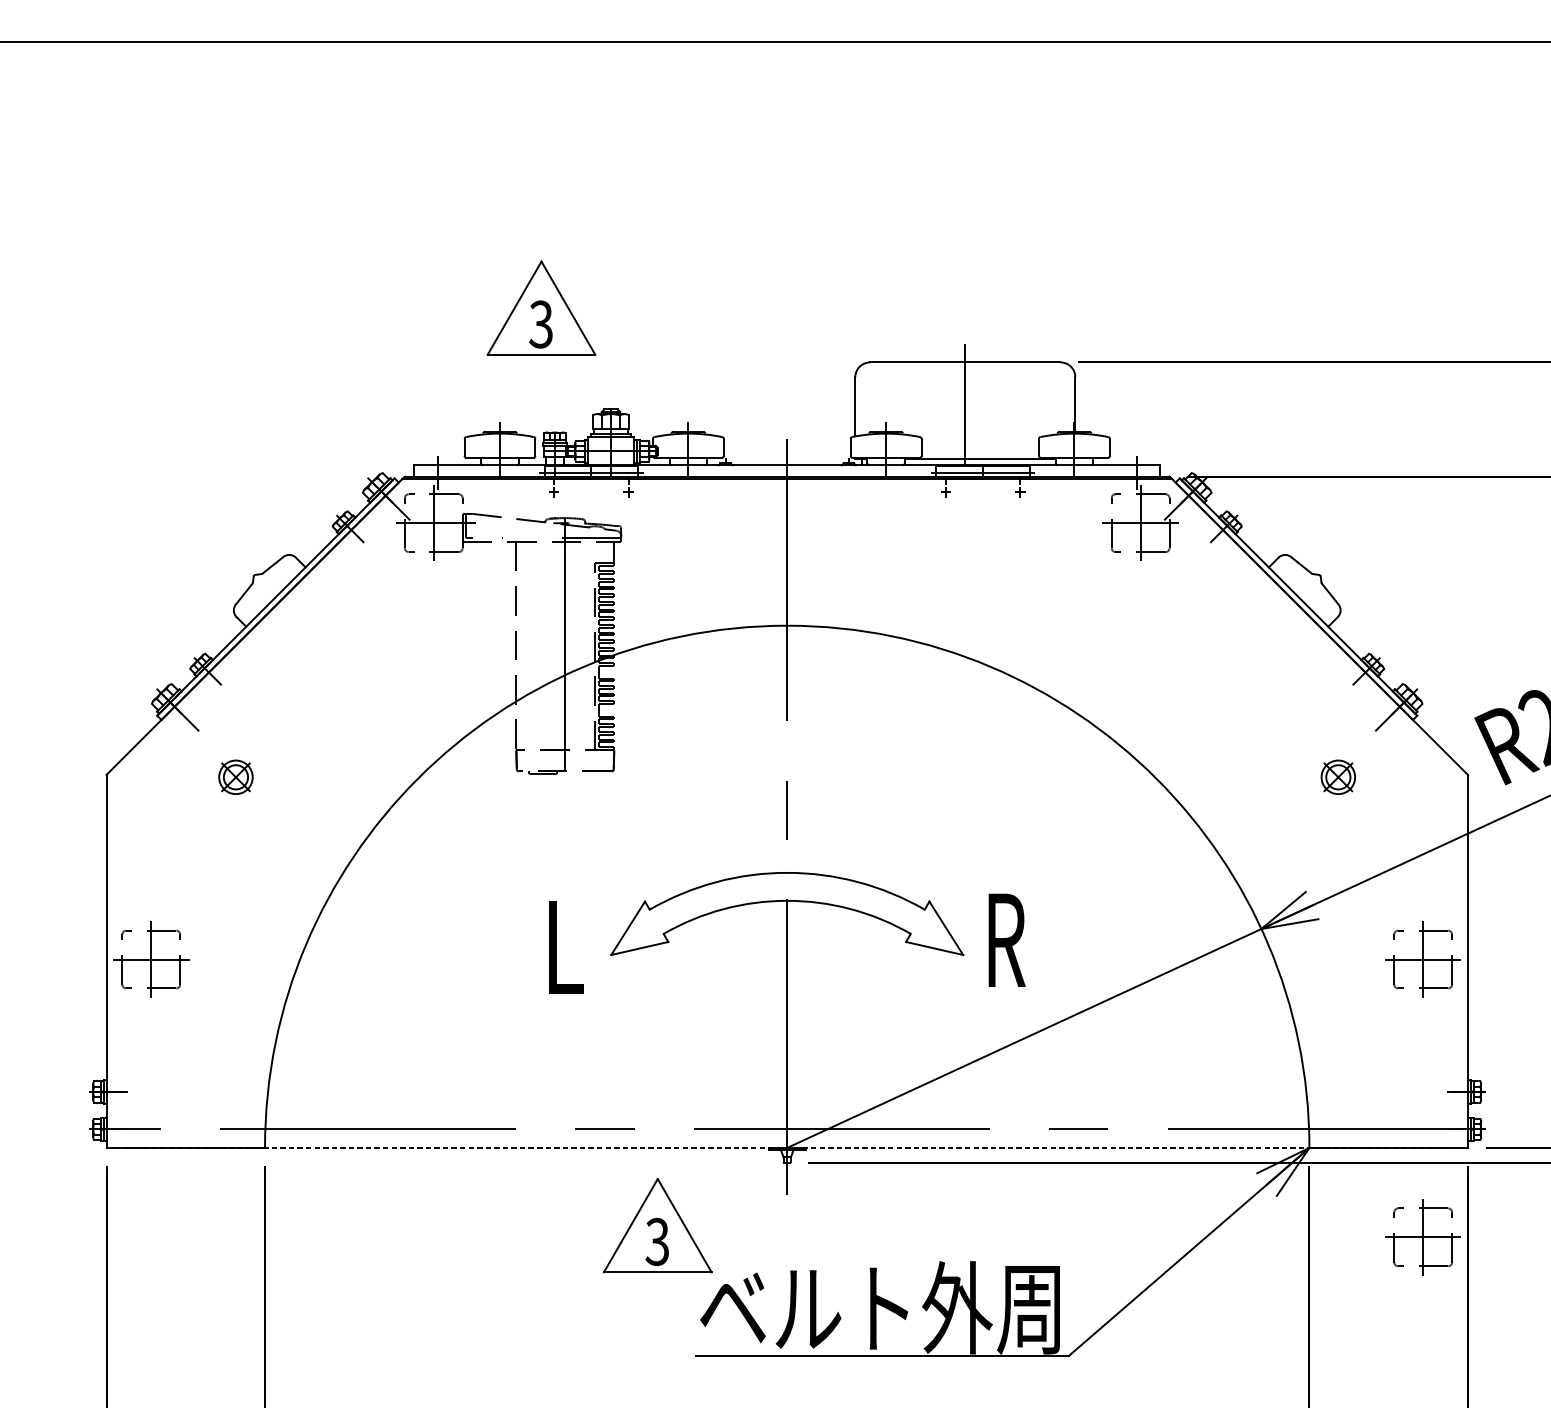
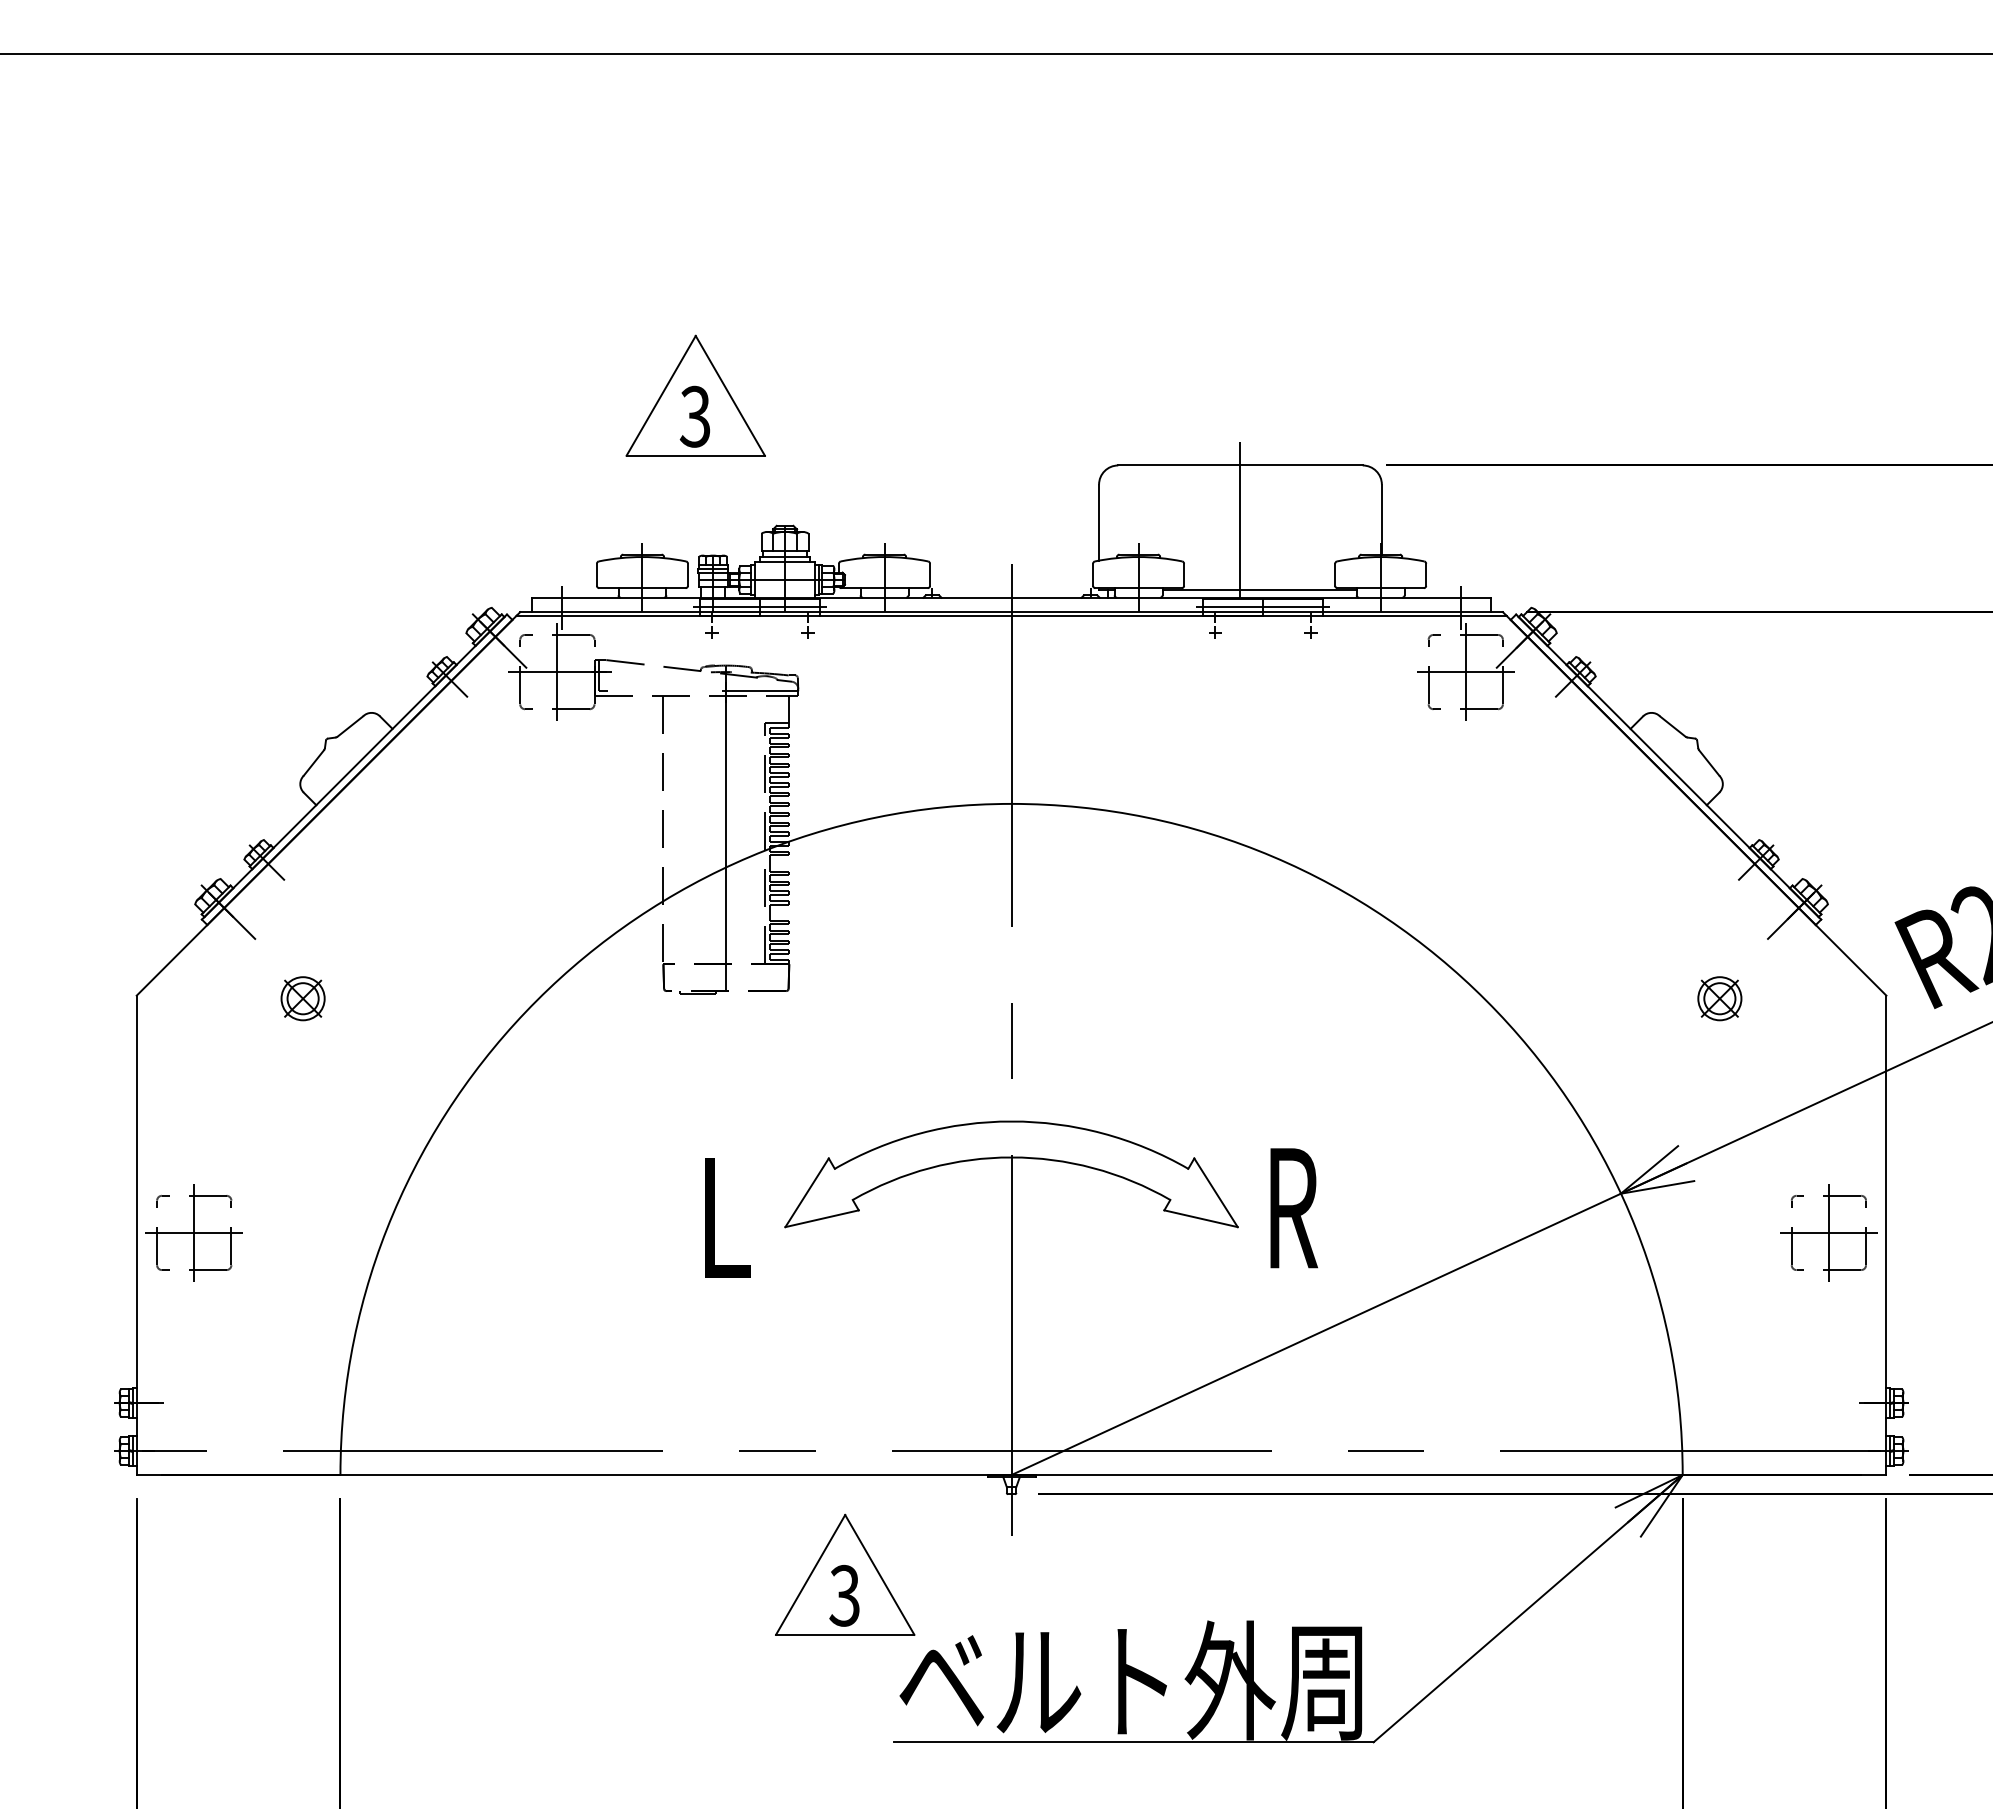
line: (787, 1148) -> (1011, 1475), dashed -> solid
part: (1422, 1236) -> (1828, 1589), removed

